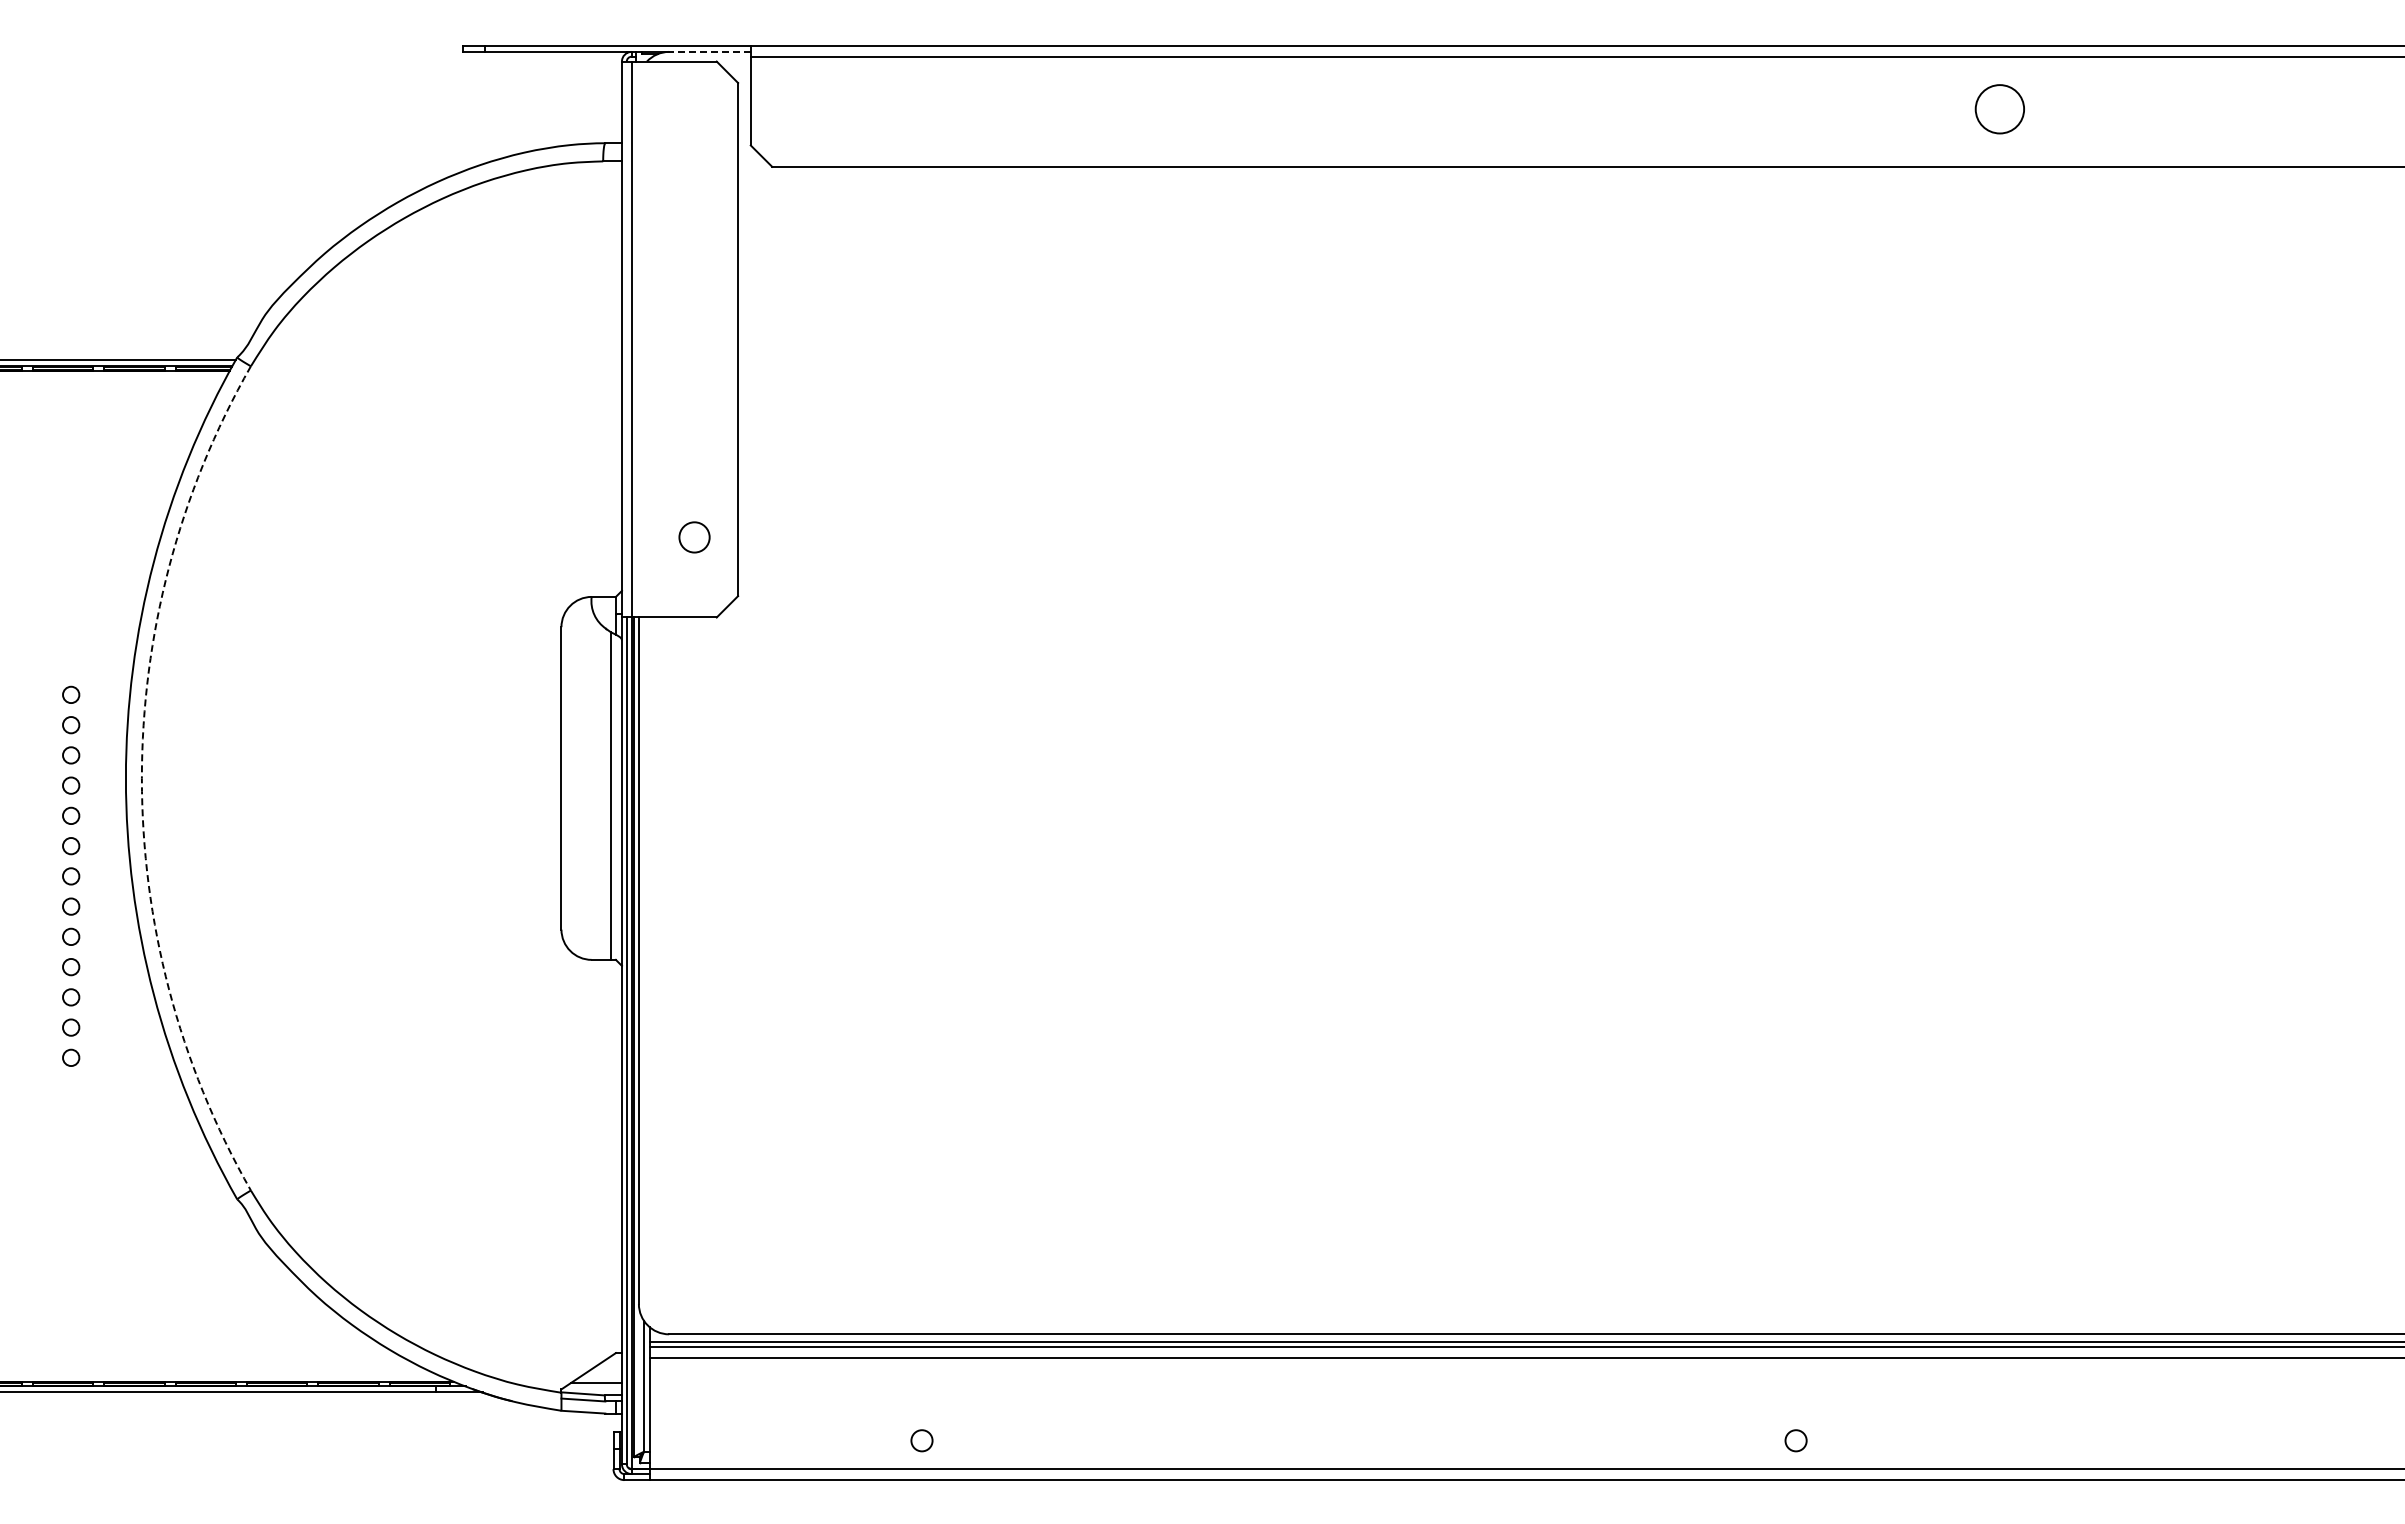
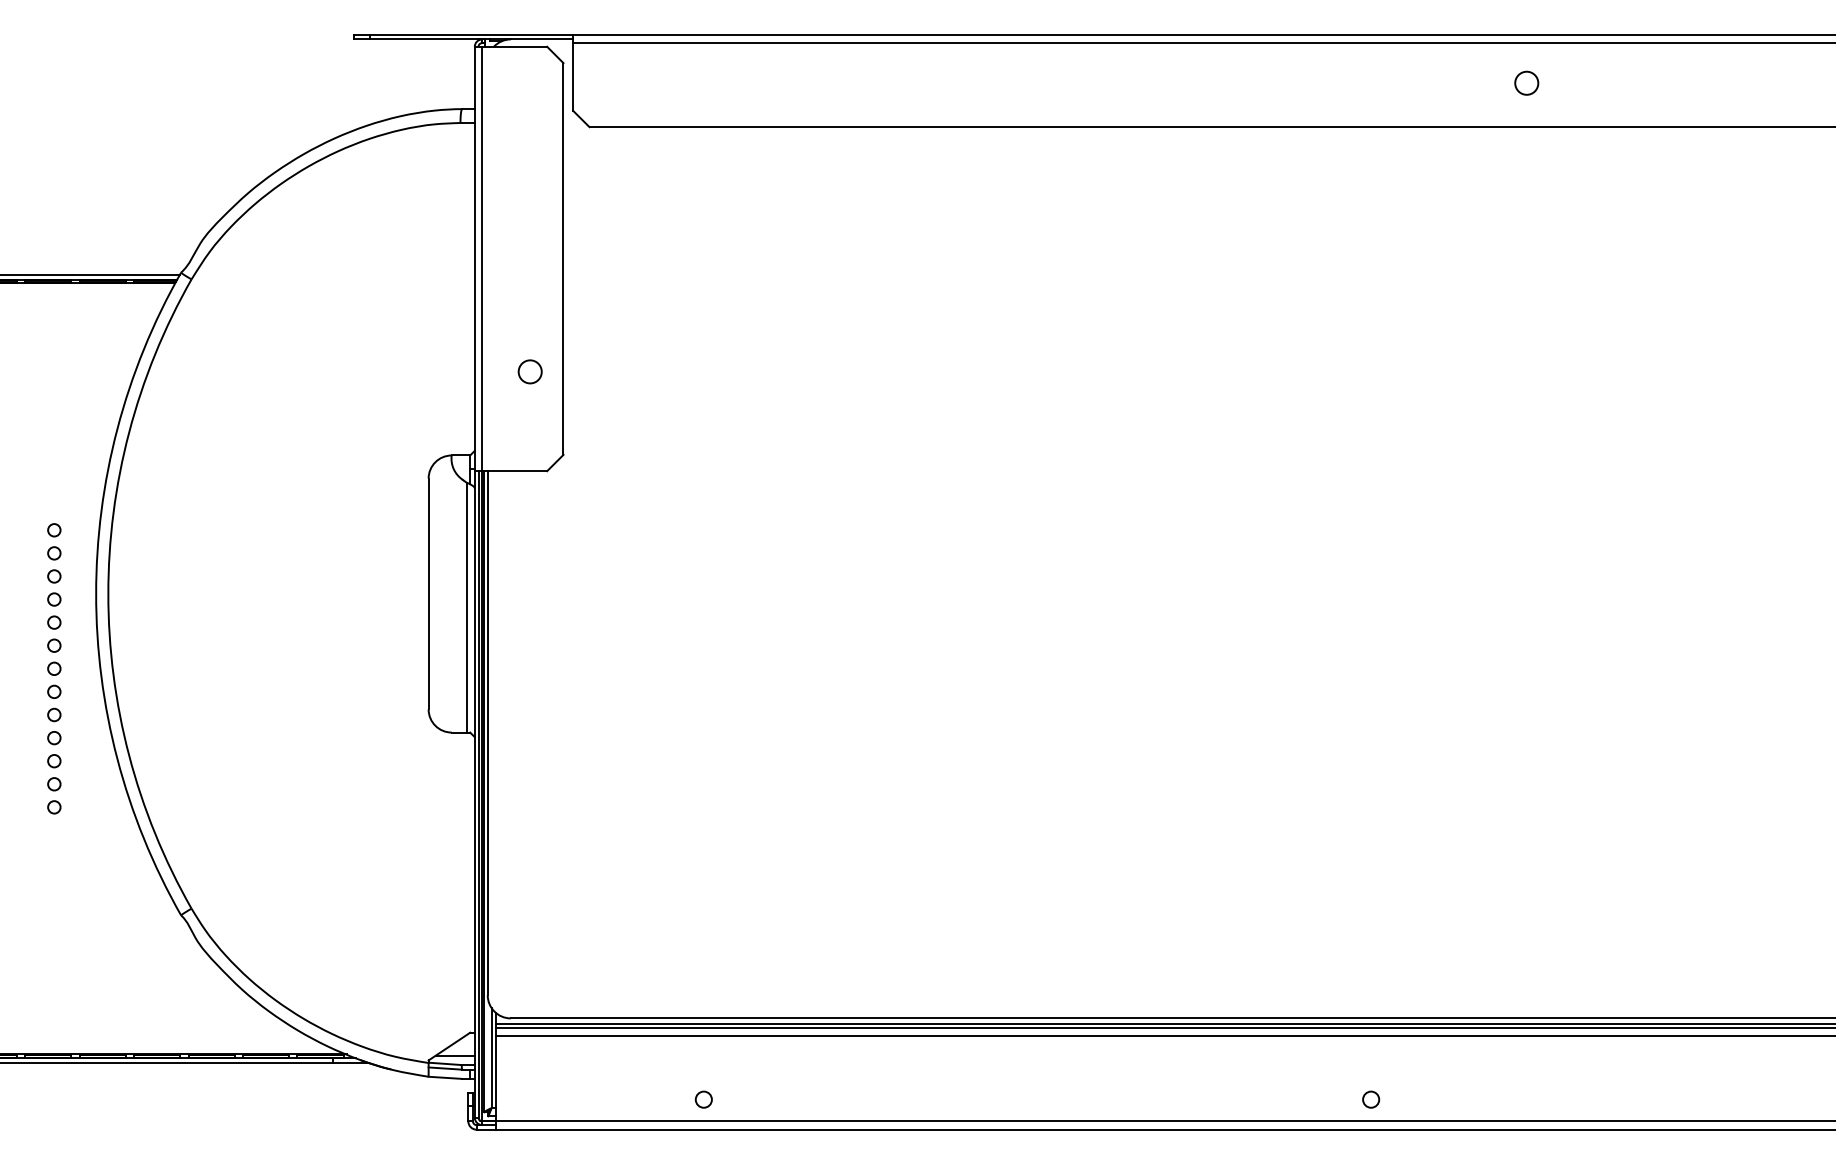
line: (709, 51) -> (541, 39), dashed -> solid
circle: (1999, 109) -> (1526, 83), size x0.62
circle: (694, 537) -> (530, 371), moved
arc: (141, 778) -> (108, 594), dashed -> solid

